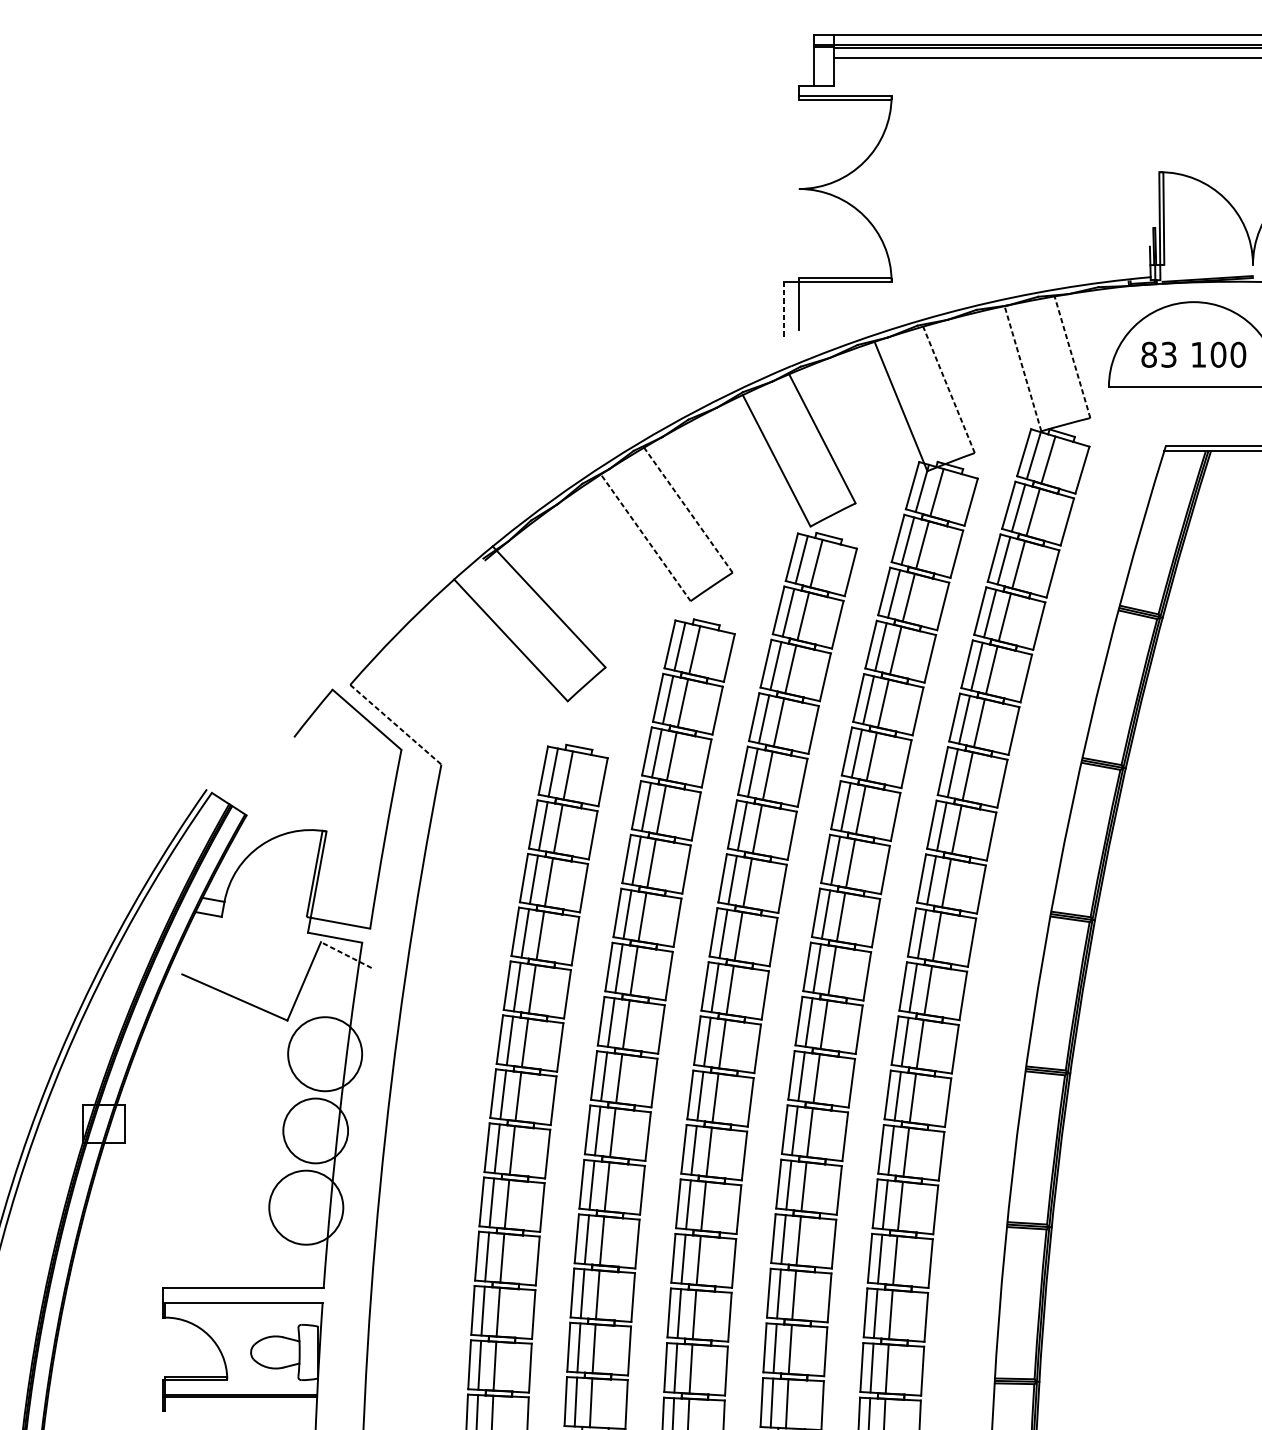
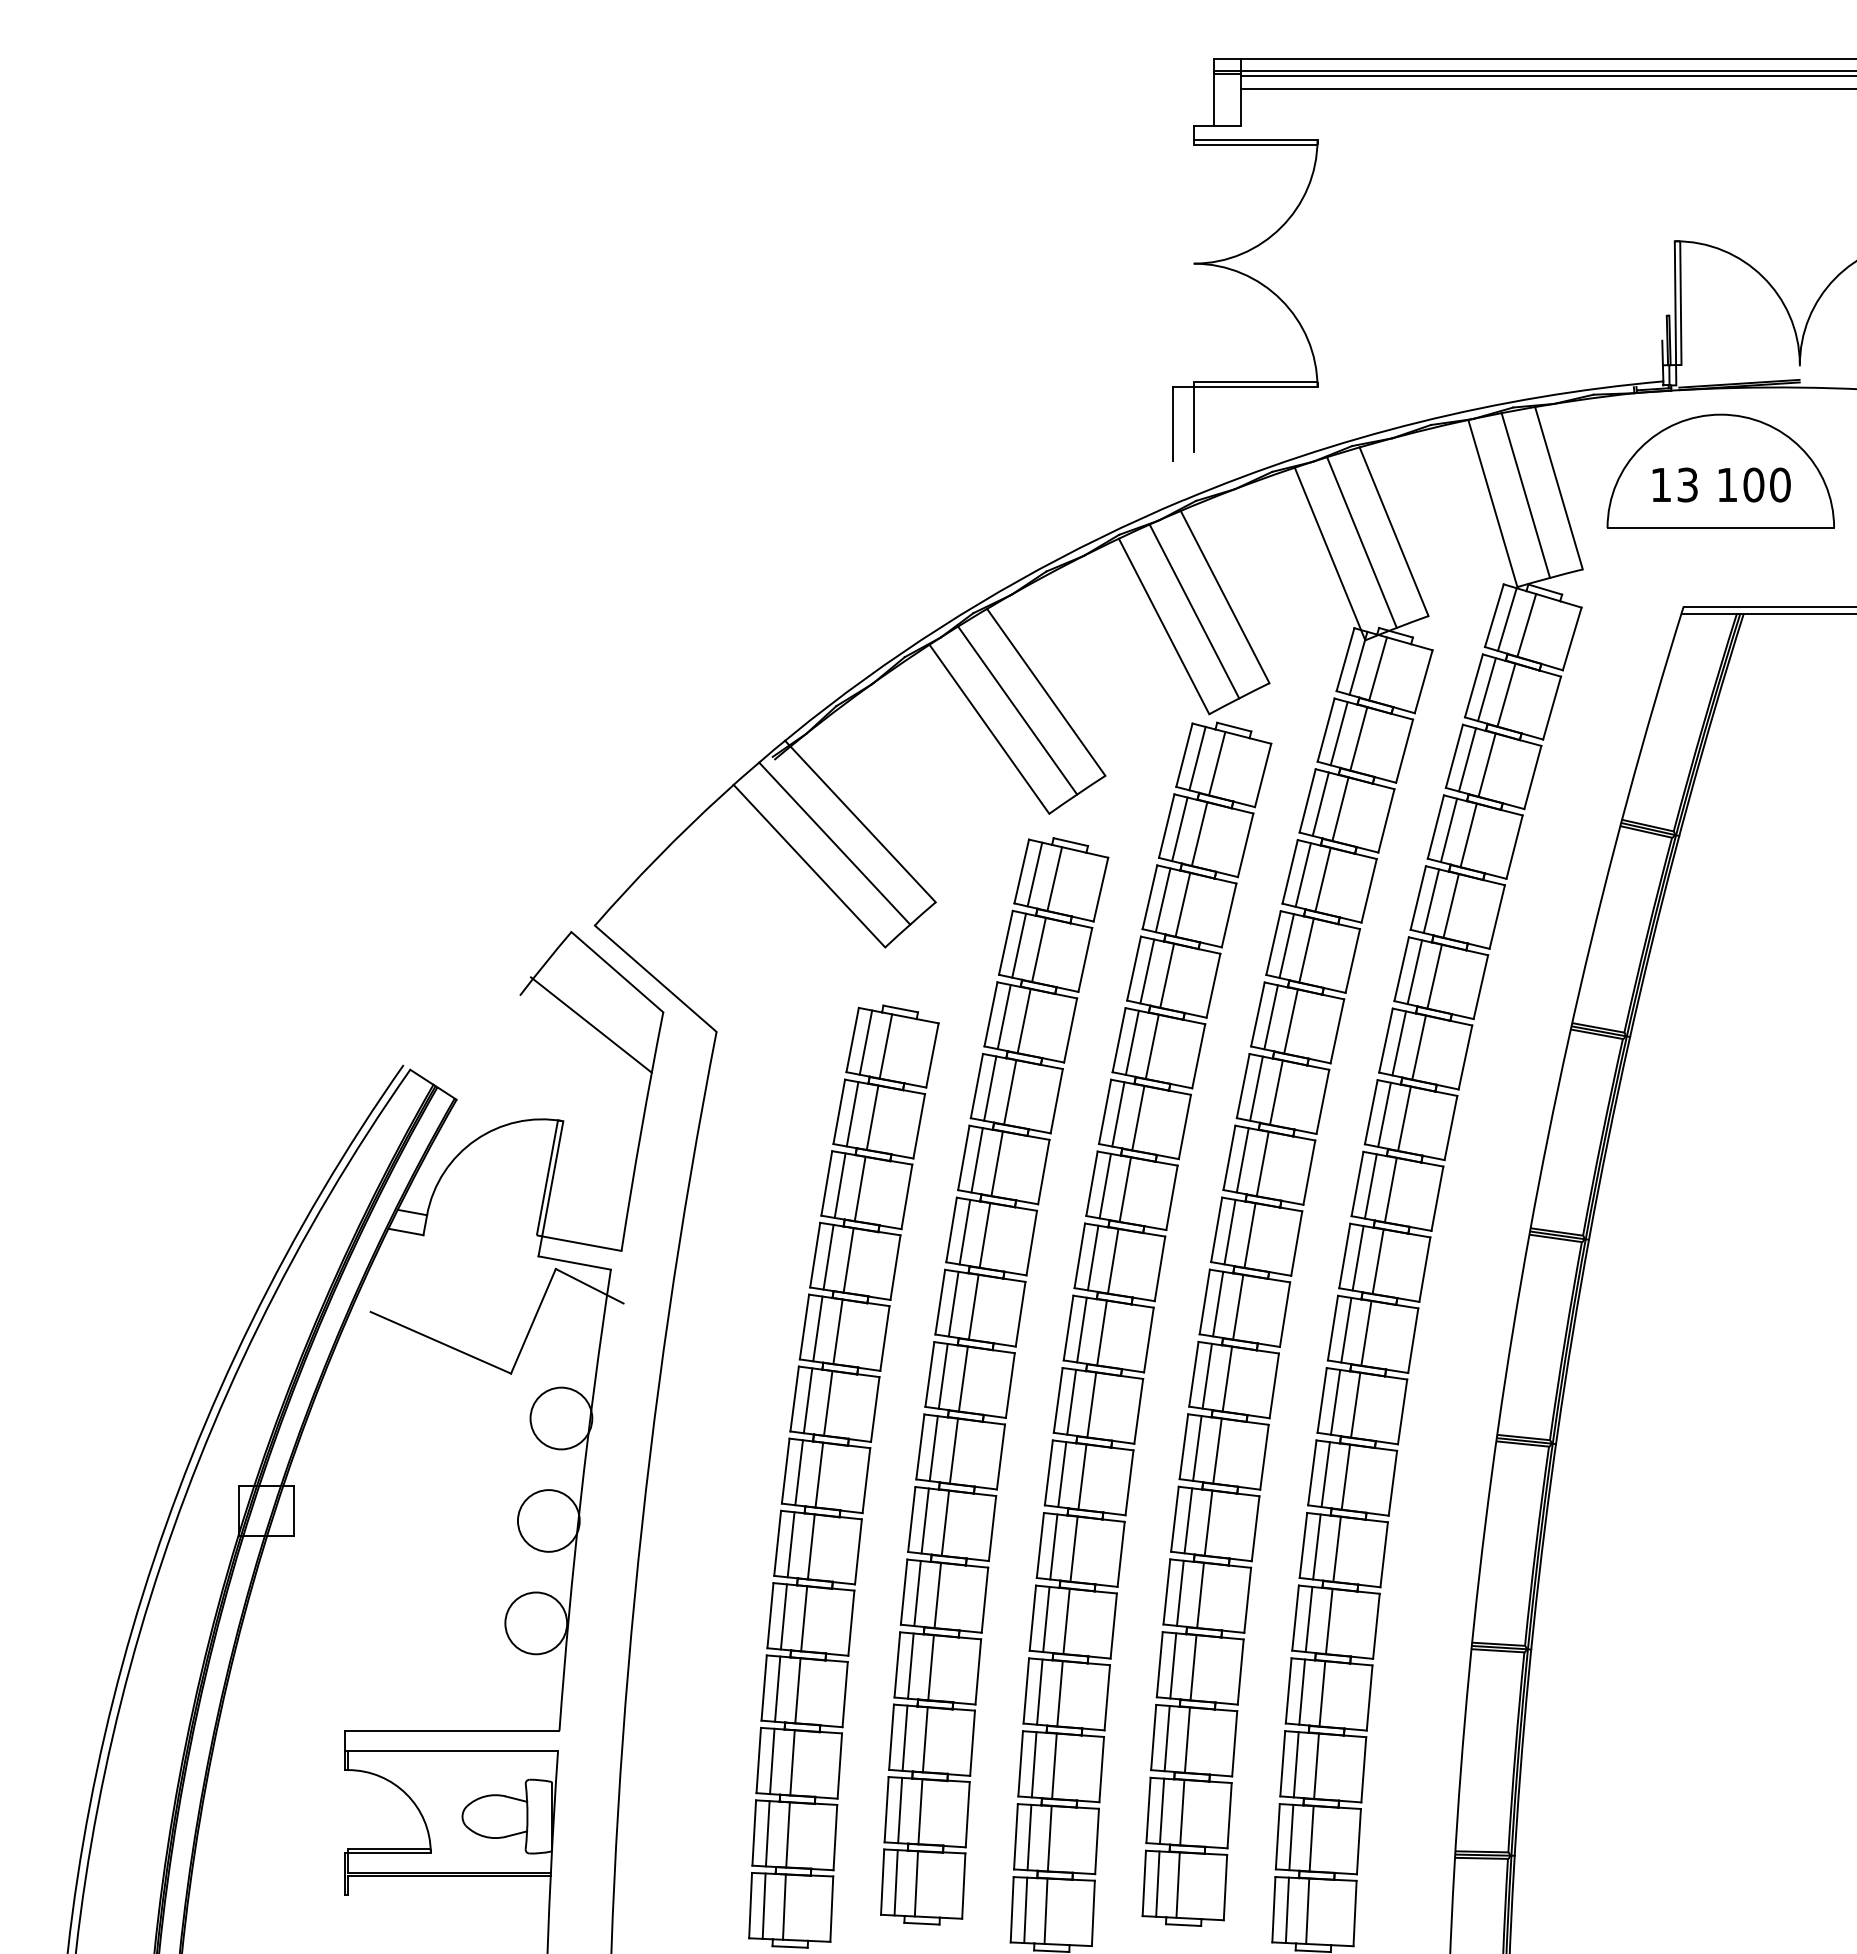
line: (783, 309) -> (1173, 424), dashed -> solid
text: (1149, 354) -> (1661, 484), 83 -> 13
line: (1072, 357) -> (1558, 488), dashed -> solid
line: (1047, 362) -> (1525, 495), added
line: (1022, 368) -> (1492, 503), dashed -> solid
line: (948, 389) -> (1393, 531), dashed -> solid
line: (924, 397) -> (1361, 542), added
line: (799, 449) -> (1194, 611), added
line: (687, 509) -> (1045, 691), dashed -> solid
line: (666, 523) -> (1017, 710), added
line: (645, 538) -> (989, 729), dashed -> solid
line: (529, 623) -> (834, 843), added
line: (395, 724) -> (655, 978), dashed -> solid
line: (346, 759) -> (590, 1024), added
line: (346, 955) -> (589, 1286), dashed -> solid
circle: (325, 1054) -> (561, 1418), size x0.62
circle: (315, 1130) -> (548, 1520), size x0.71
circle: (306, 1207) -> (536, 1623), size x0.62

